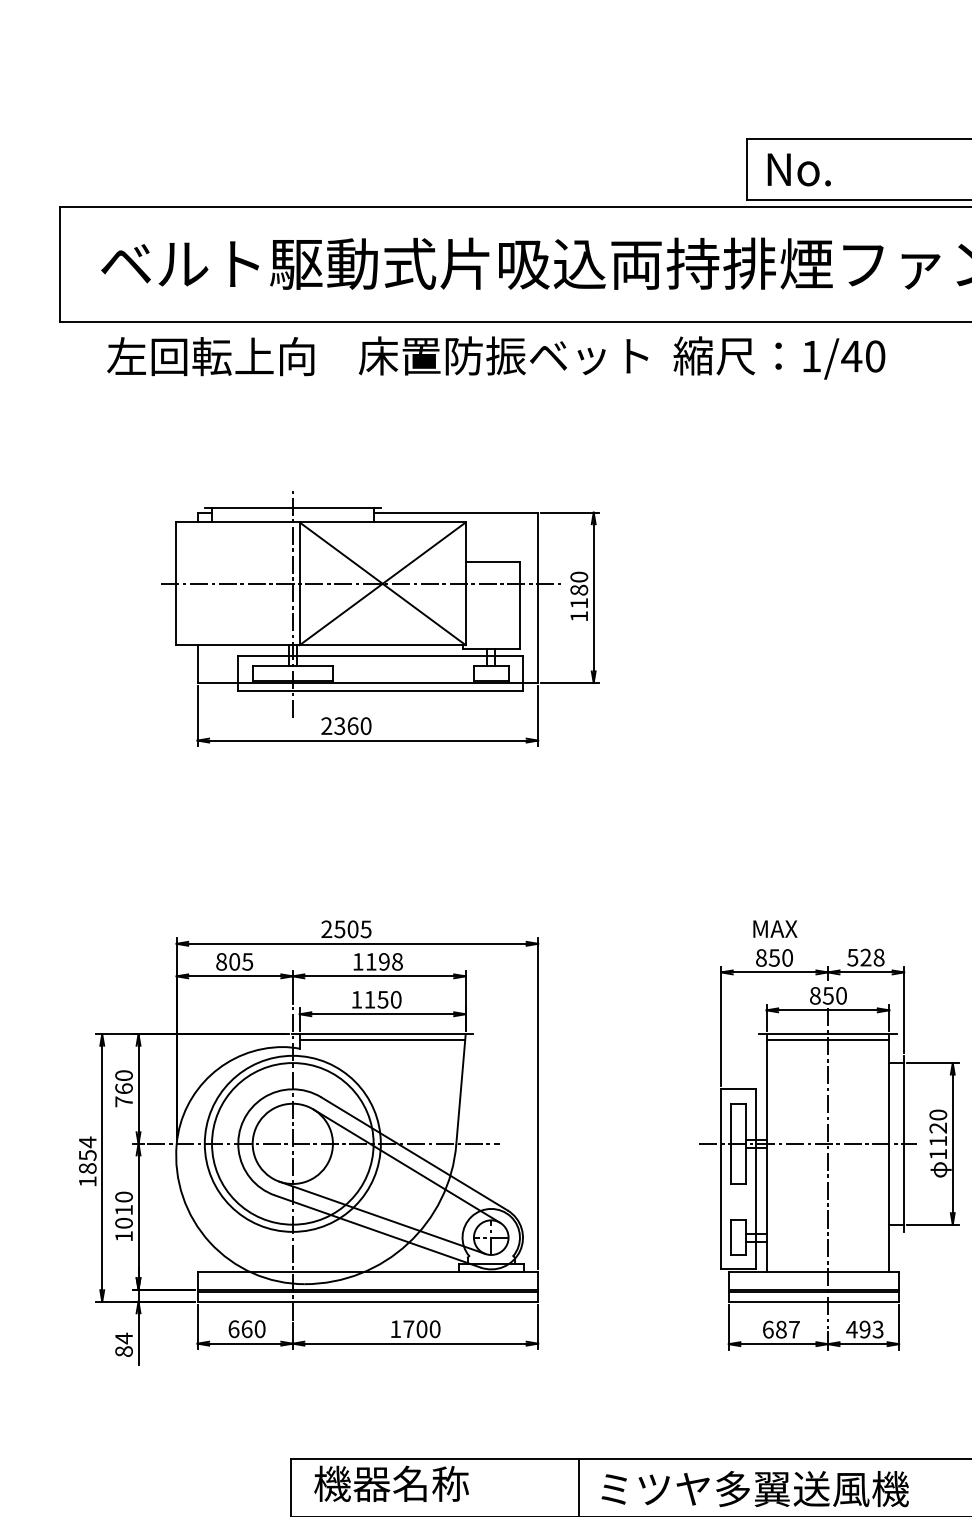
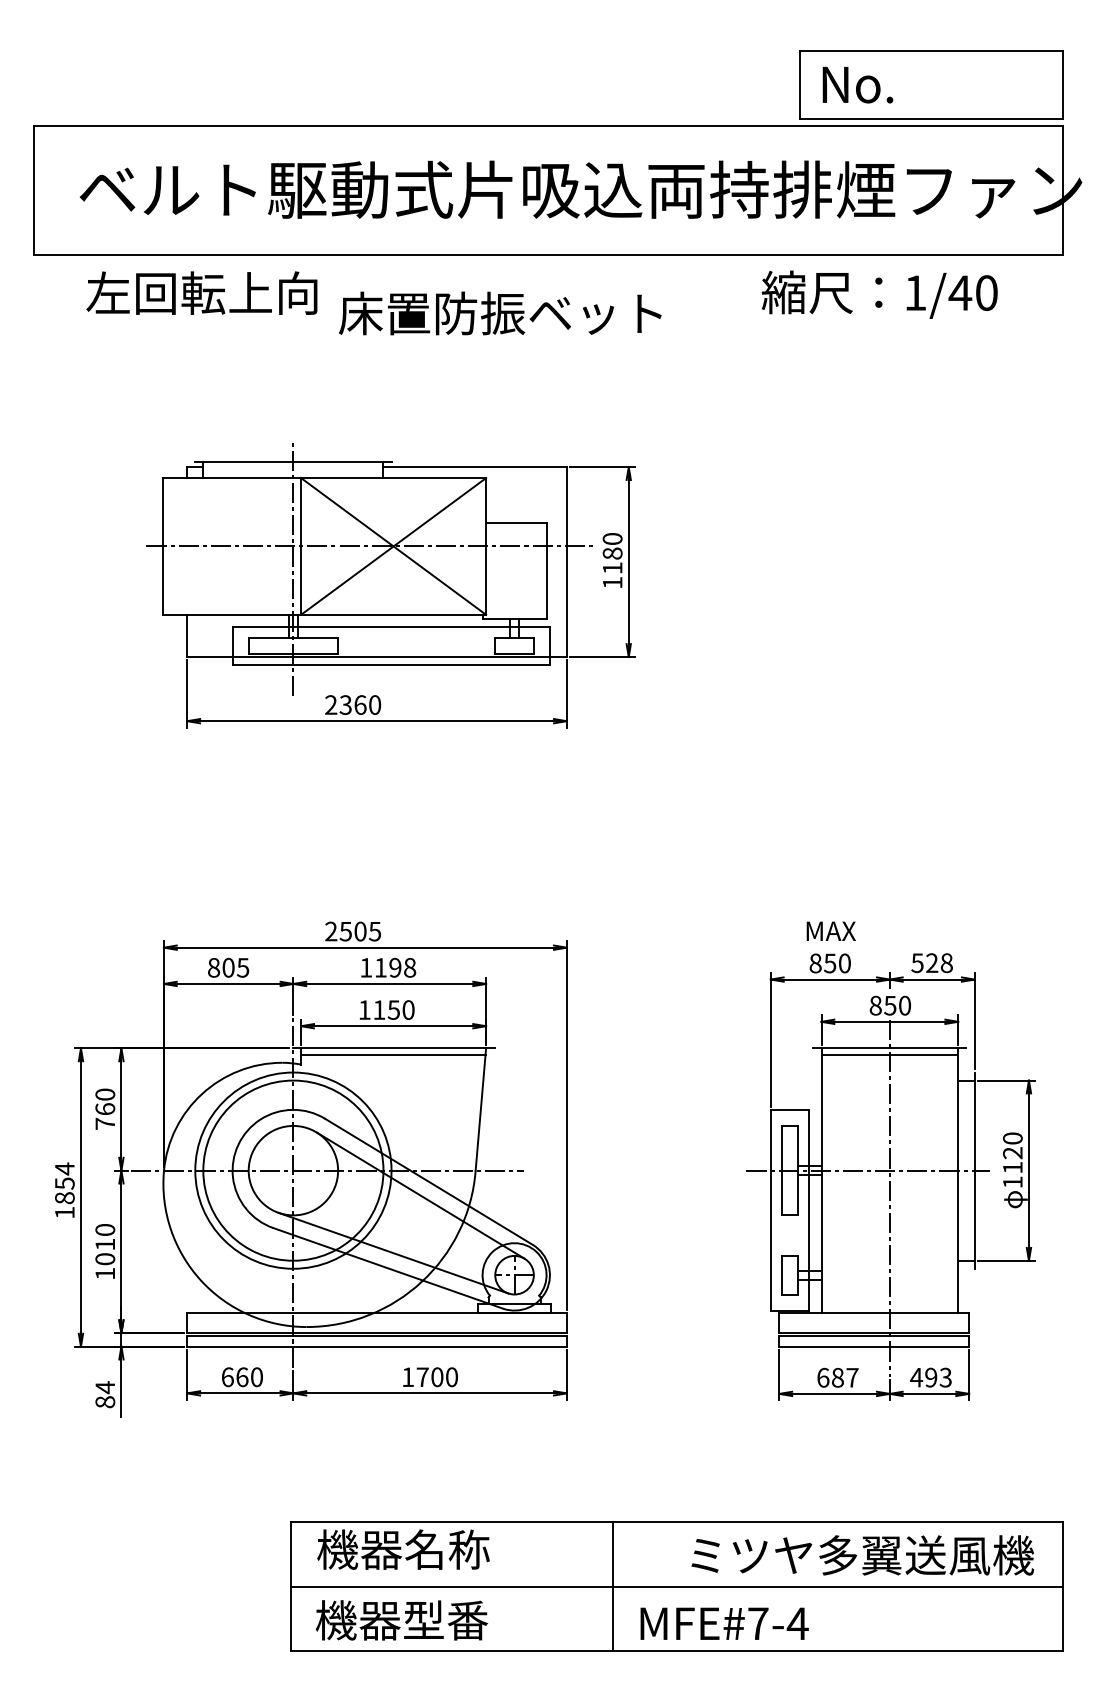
text: (503, 355) -> (500, 313), moved
text: (779, 357) -> (879, 294), moved
text: (754, 1489) -> (862, 1555), moved

